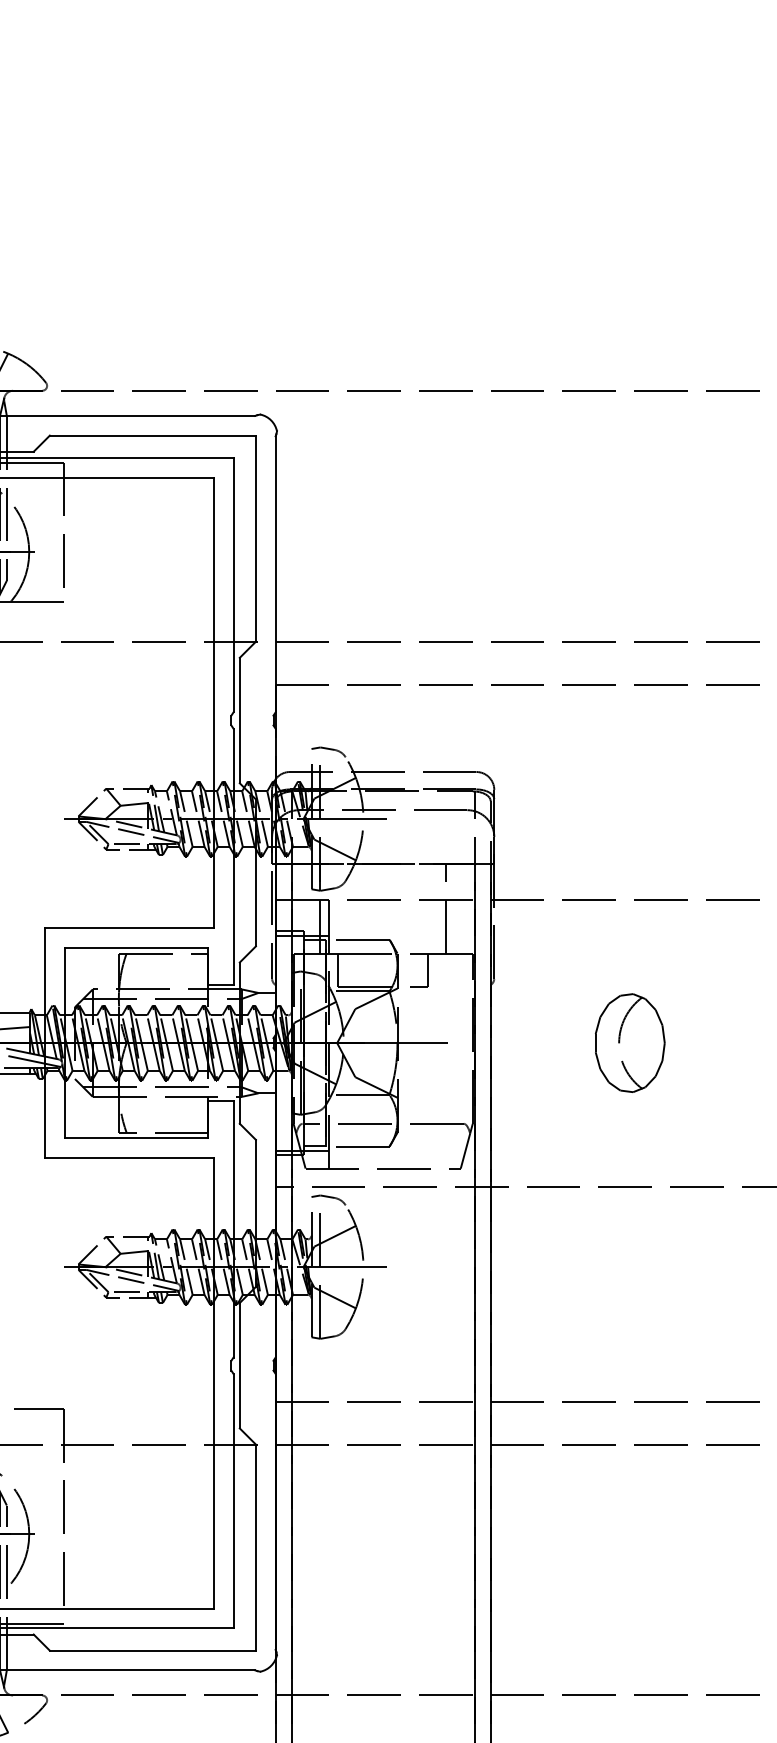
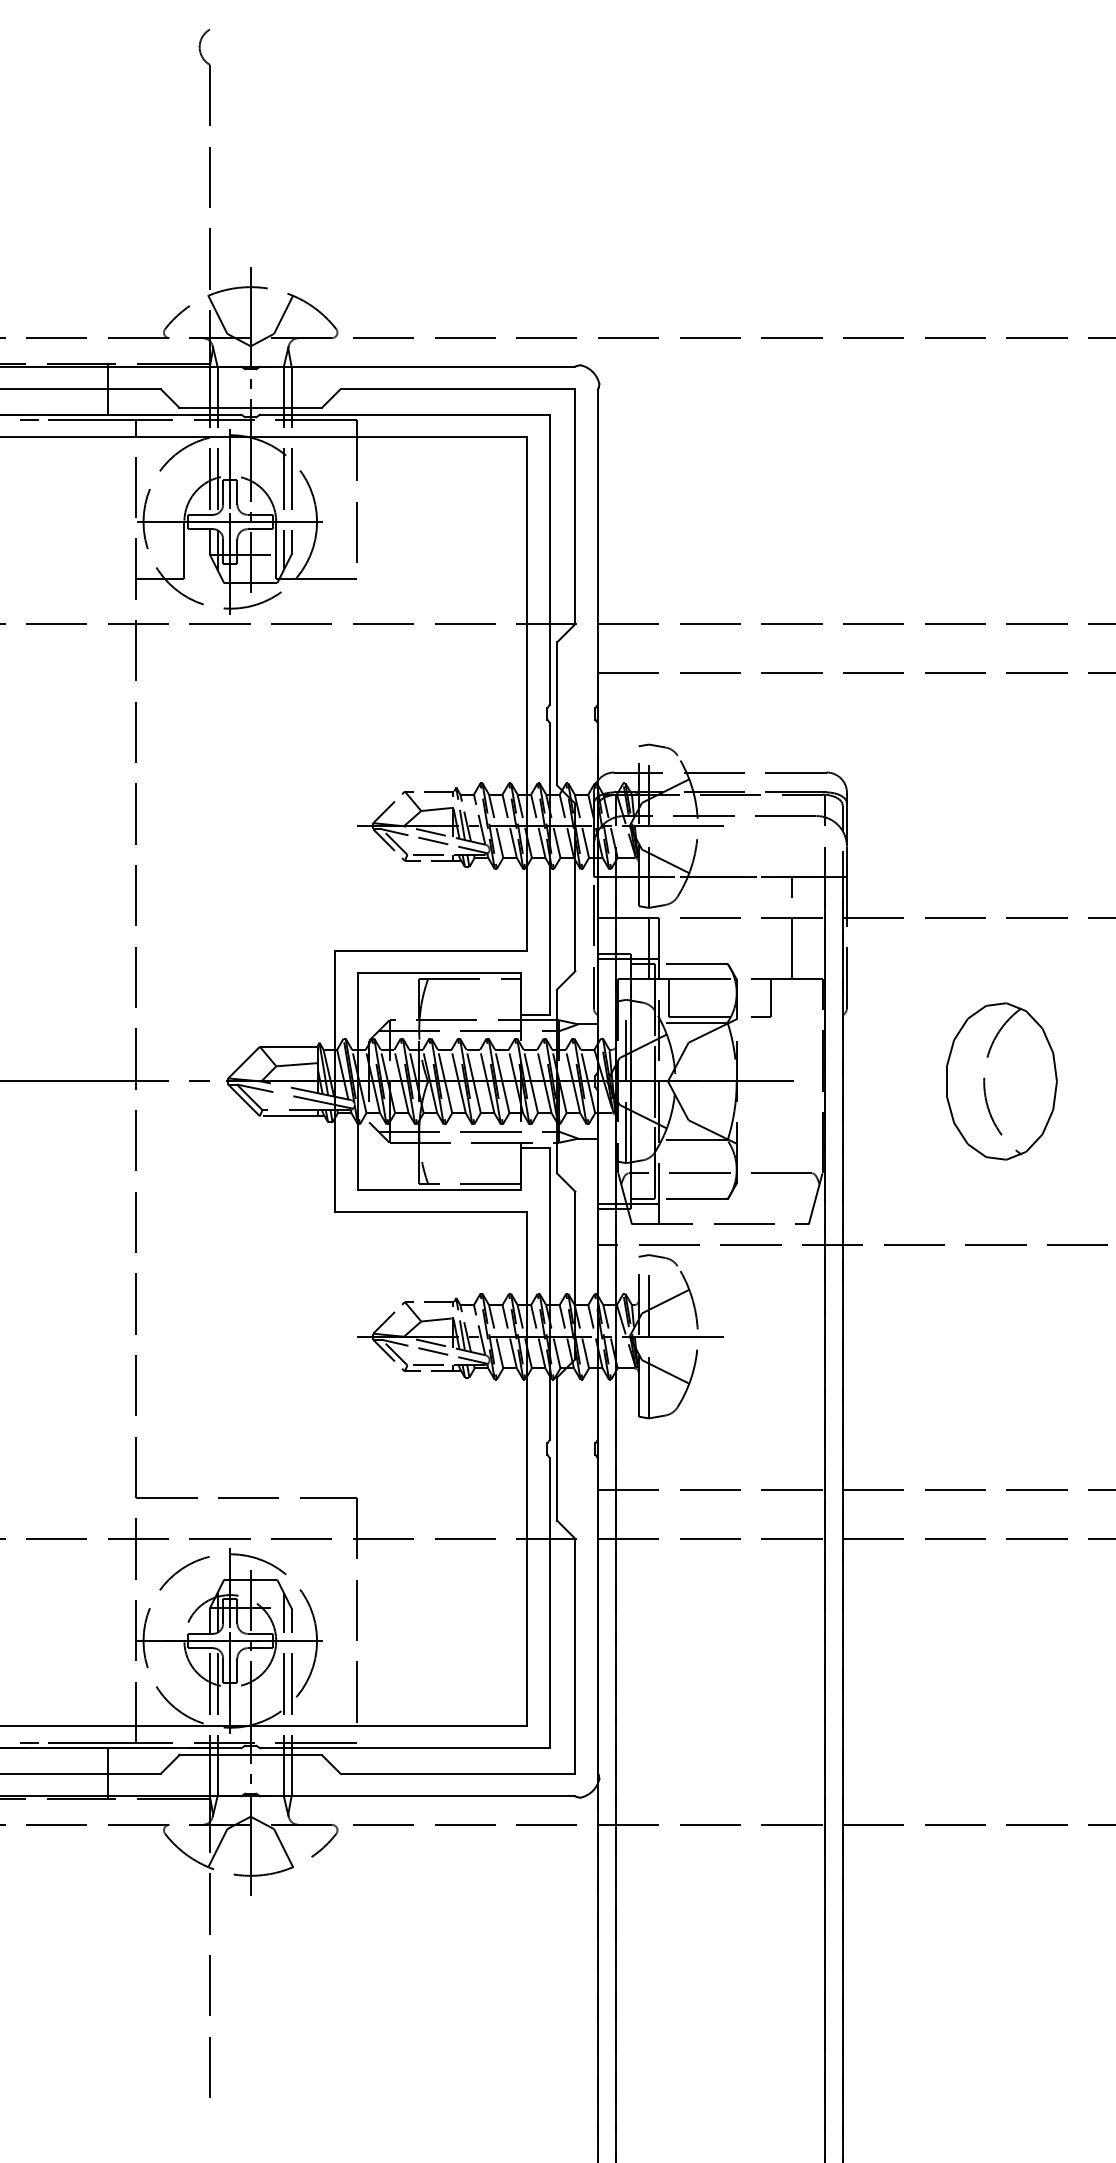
part: (629, 1043) -> (1001, 1081), size x1.4

